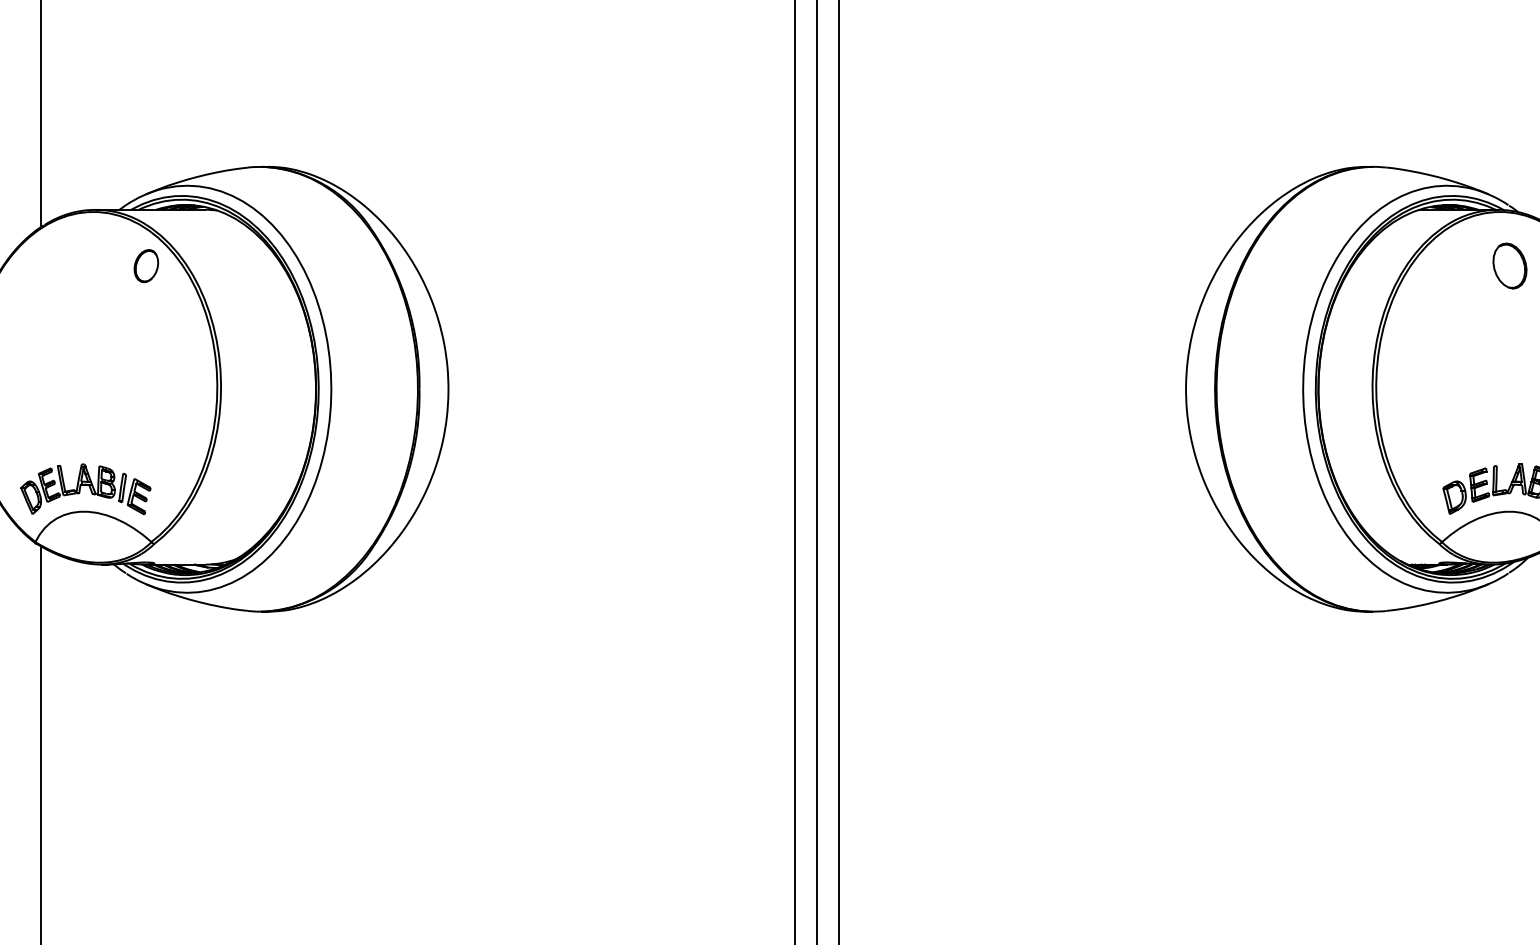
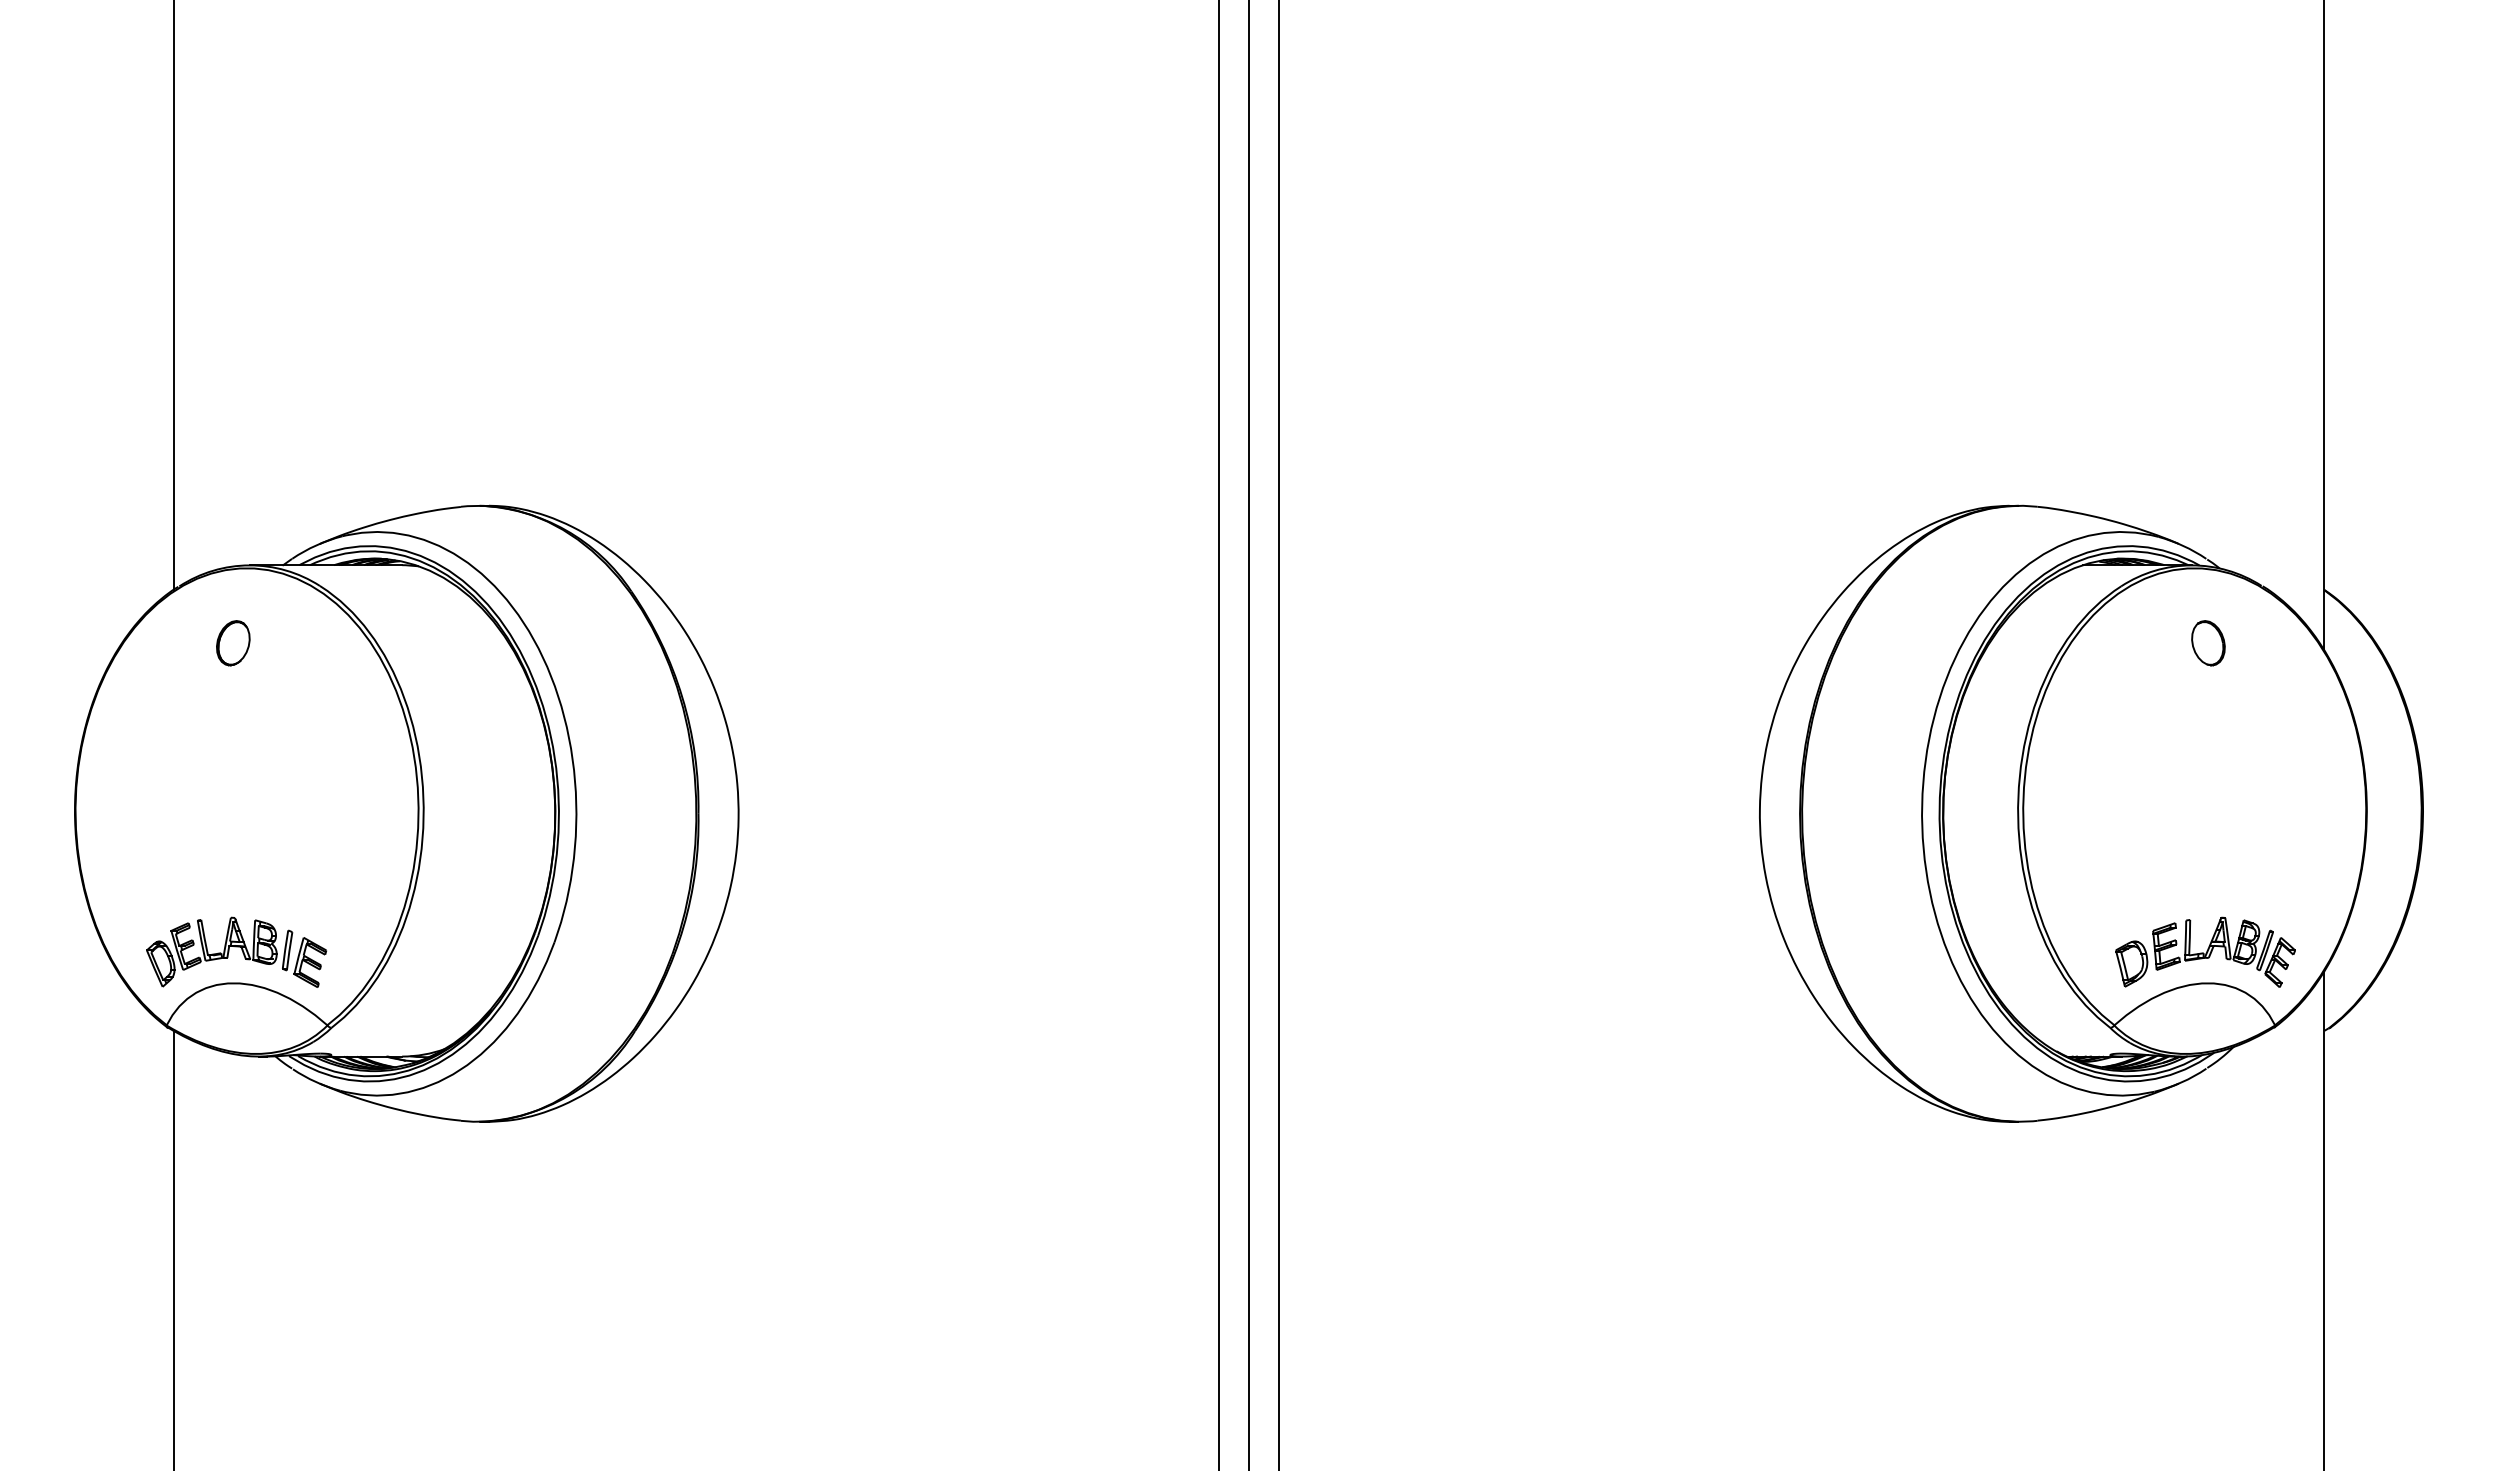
part: (146, 266) -> (233, 643), moved
part: (1510, 266) -> (2208, 643), size x0.71

